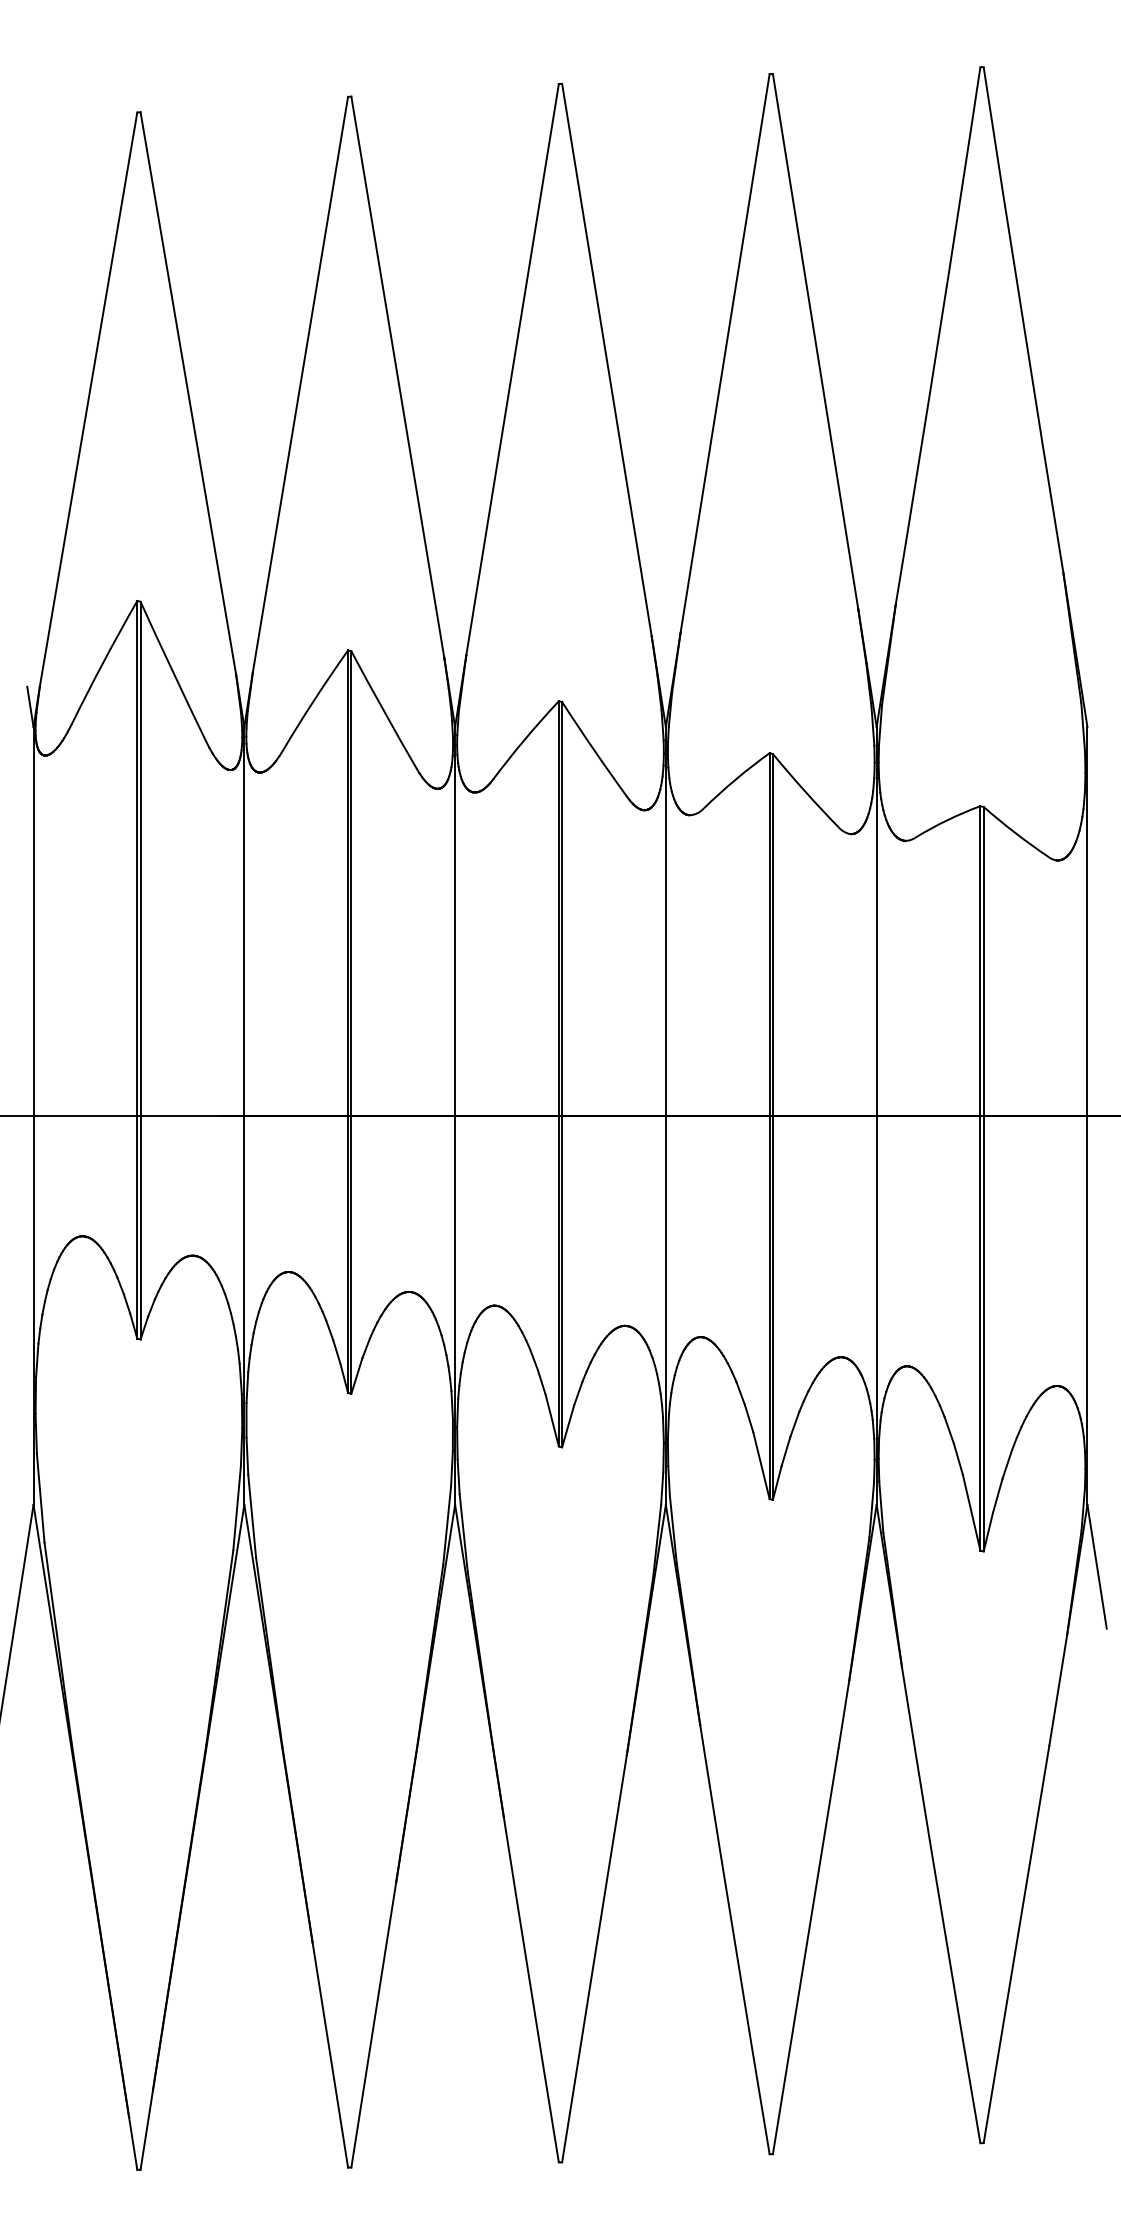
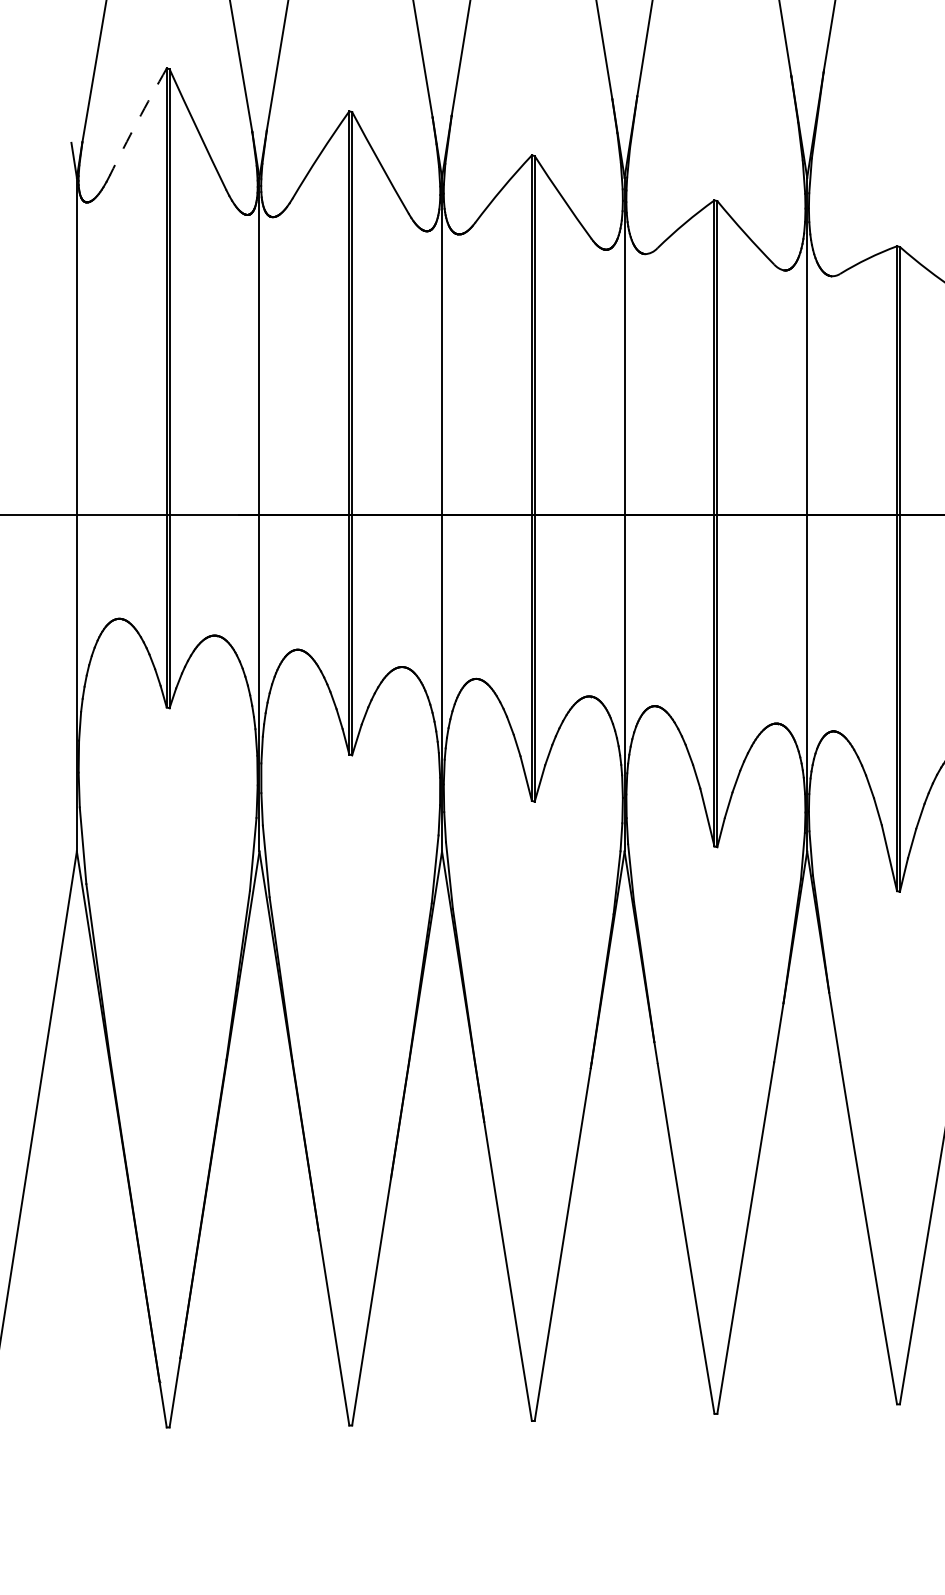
arc: (103, 662) -> (137, 121), solid -> dashed

